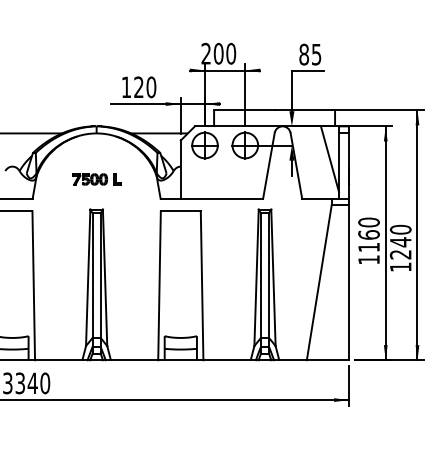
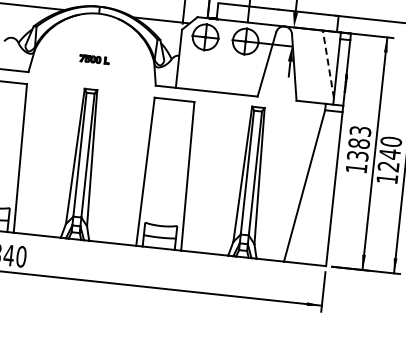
line: (329, 158) -> (327, 63), solid -> dashed
part: (96, 179) -> (94, 59), size x0.6
text: (368, 234) -> (358, 143), 1160 -> 1383

